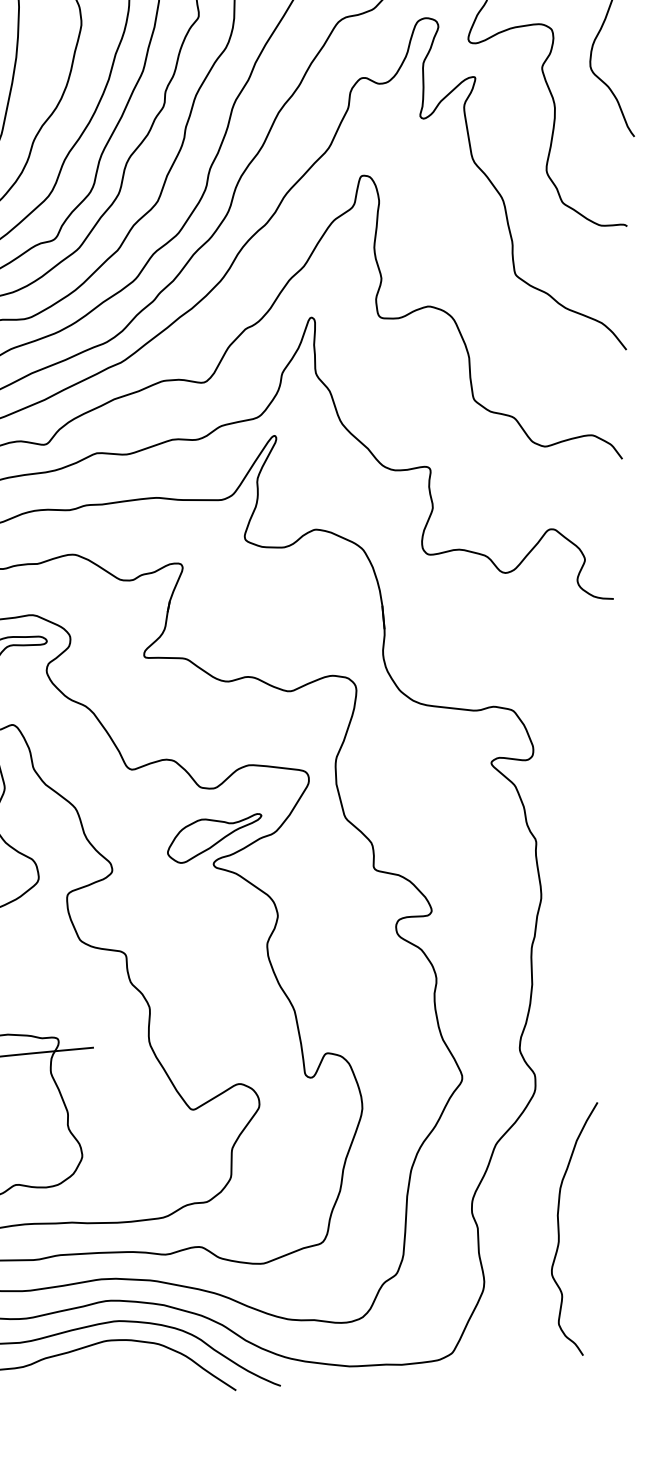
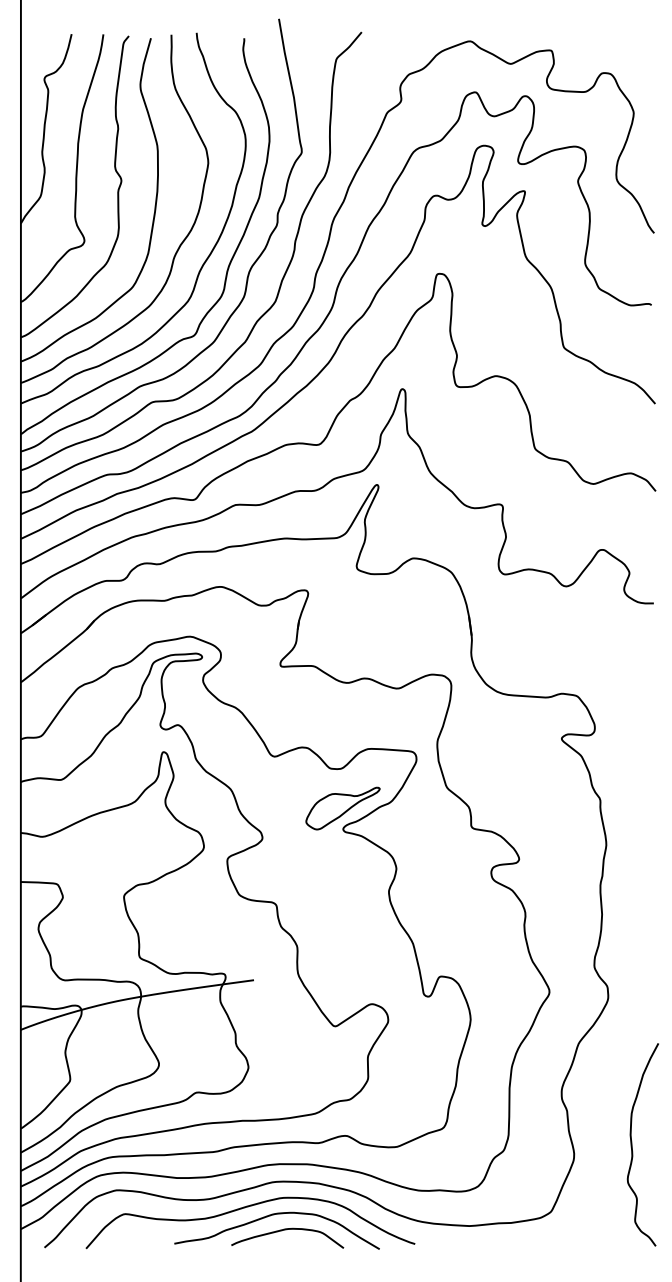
curve: (559, 1227) -> (632, 1144), moved
curve: (120, 1361) -> (286, 1230), added

